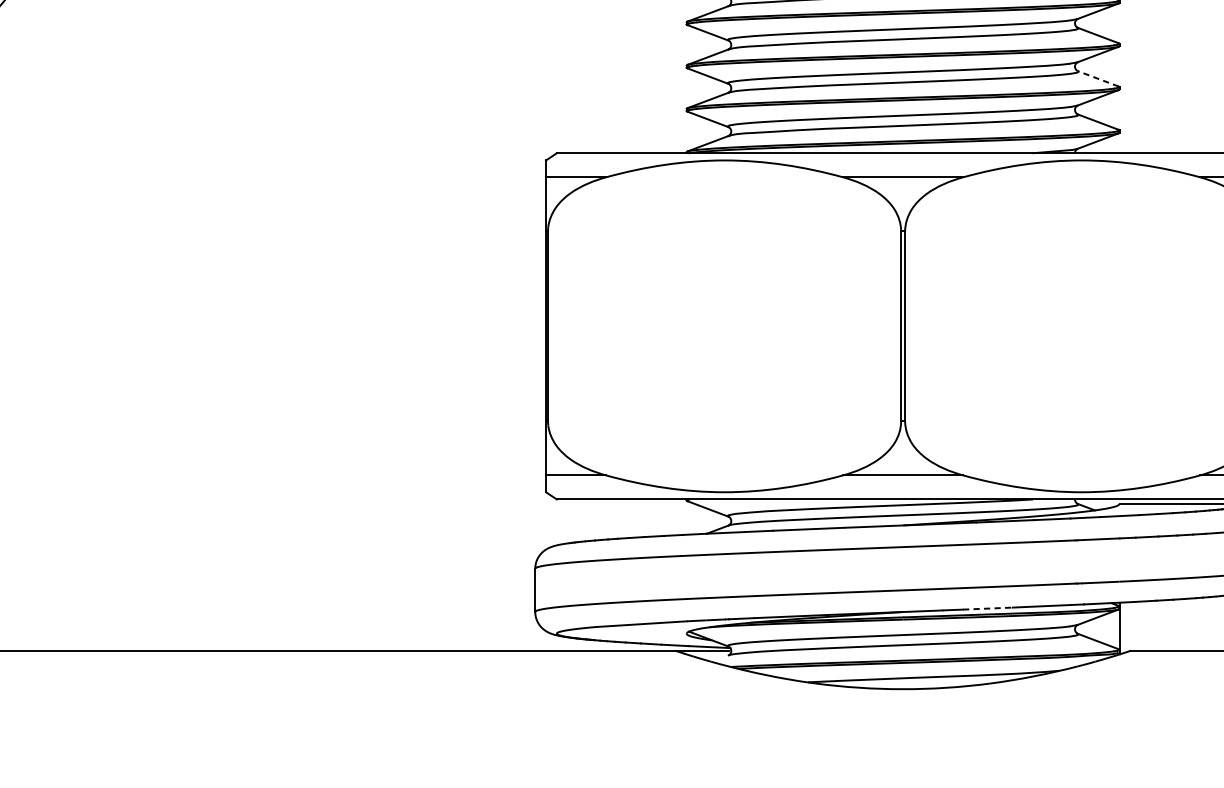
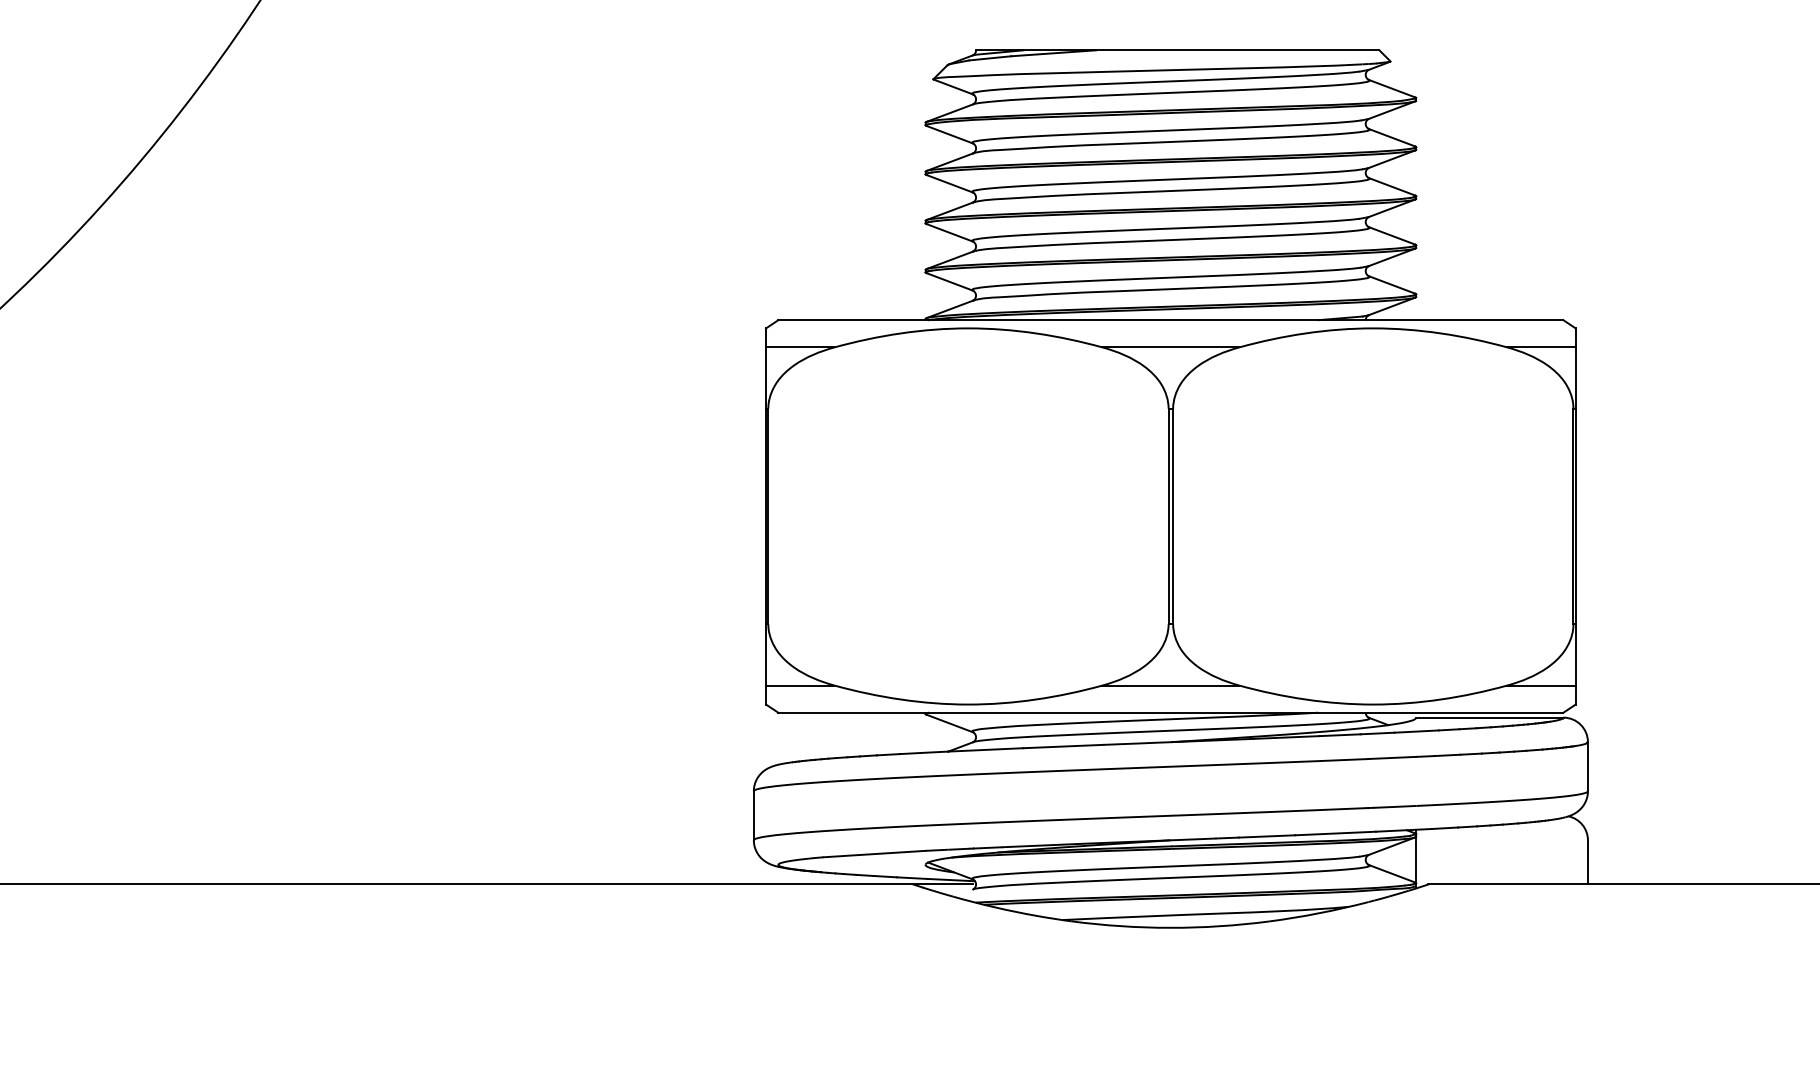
line: (1097, 78) -> (1391, 235), dashed -> solid
line: (988, 608) -> (1267, 836), dashed -> solid

